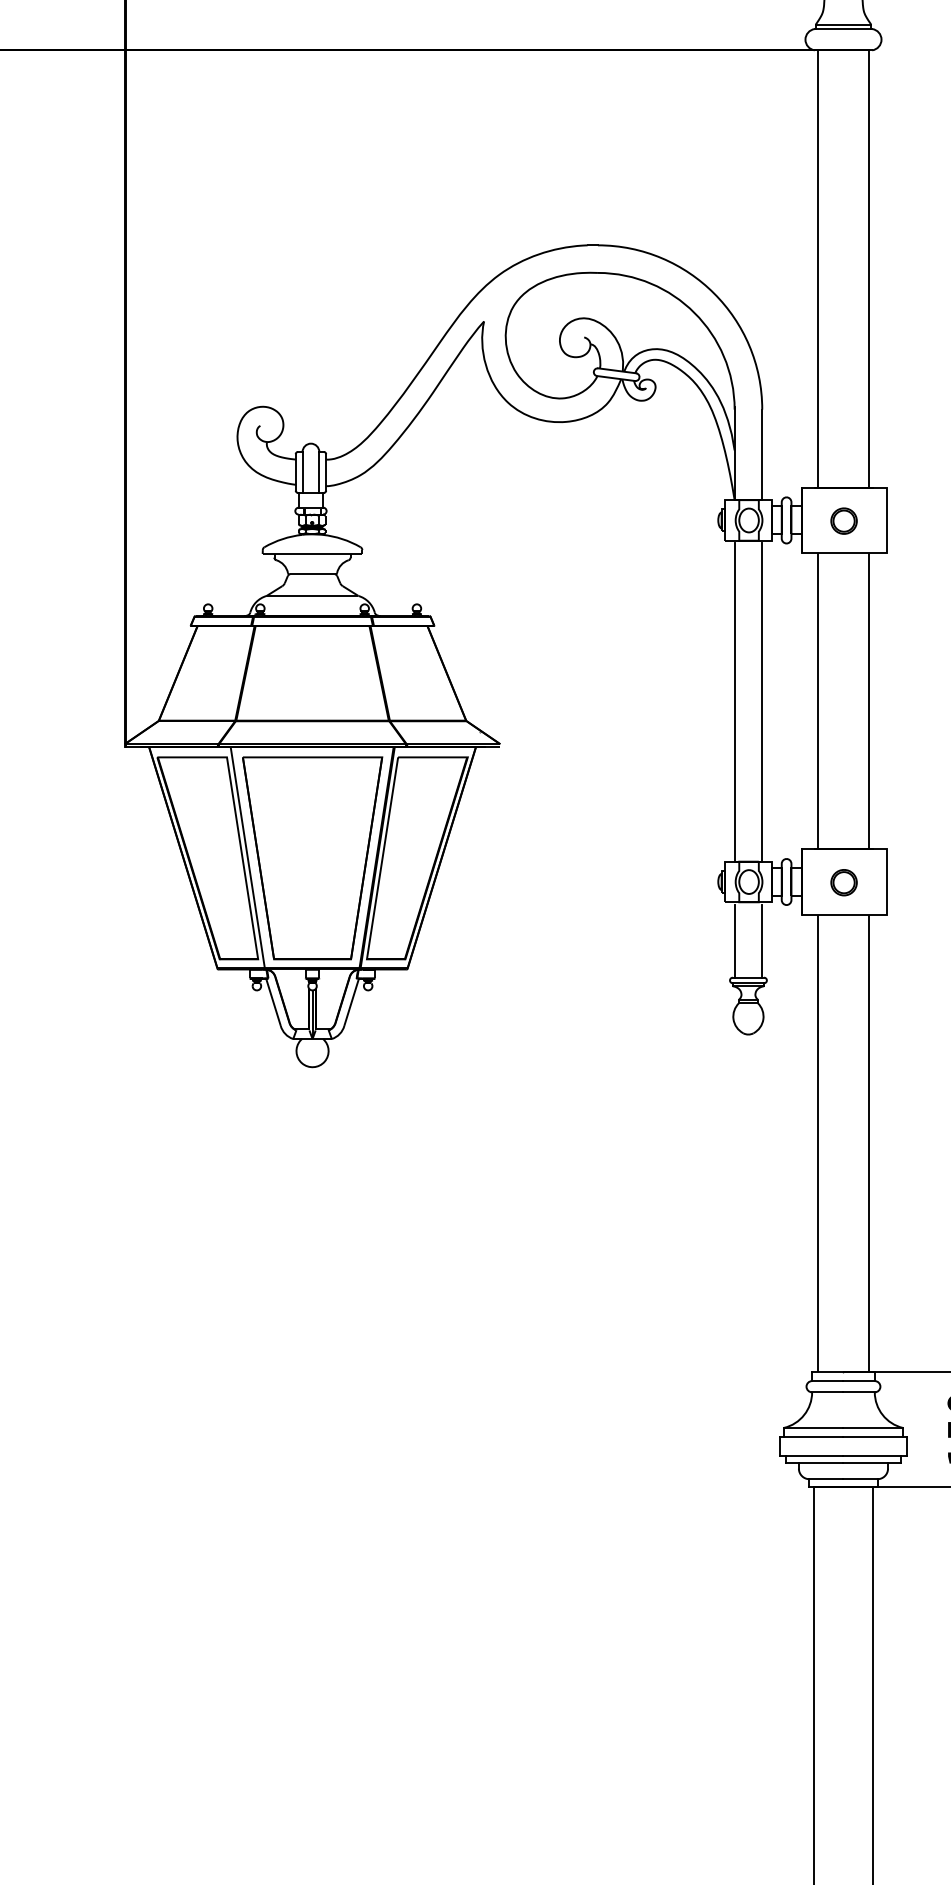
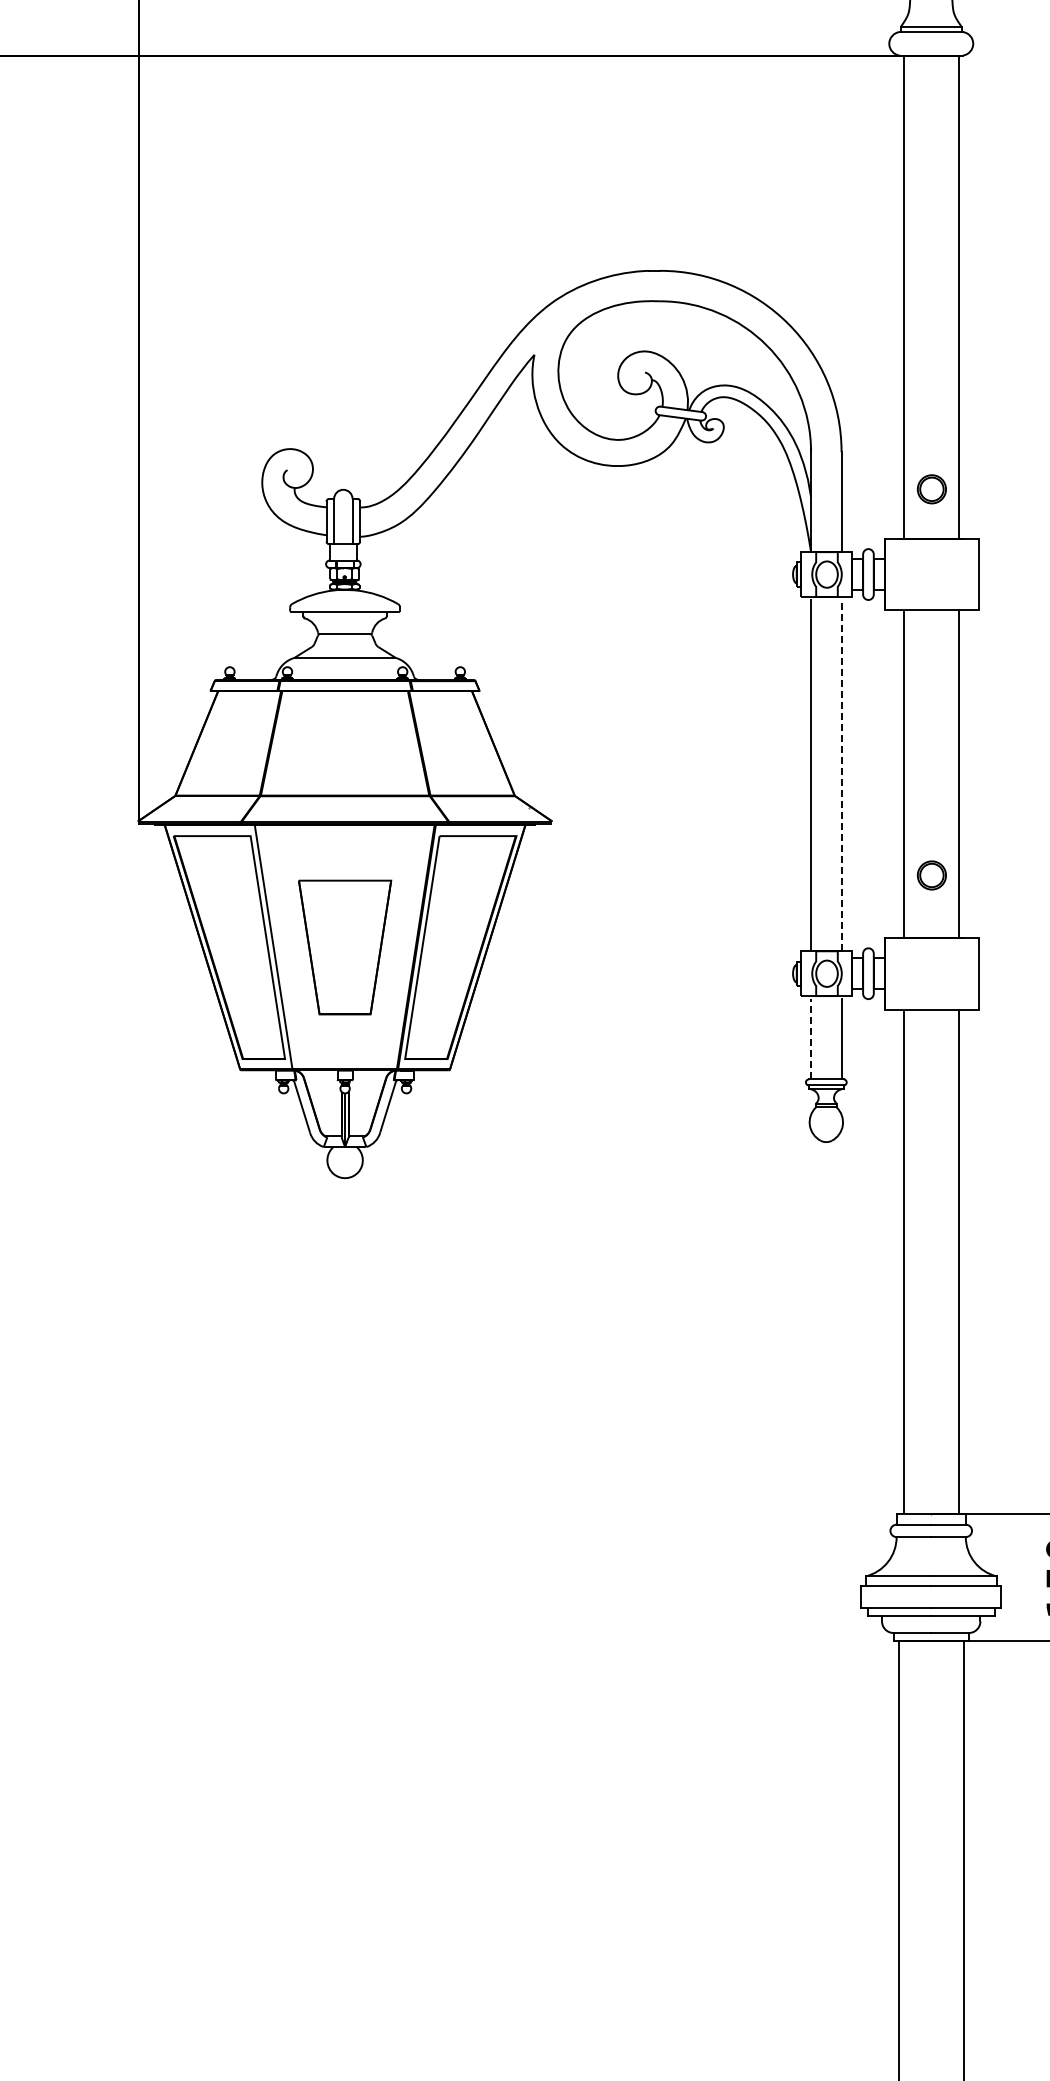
part: (843, 521) -> (931, 489), moved
line: (762, 702) -> (841, 775), solid -> dashed
part: (312, 858) -> (344, 947), size x0.6
part: (843, 882) -> (931, 875), moved
line: (735, 940) -> (811, 1038), solid -> dashed

